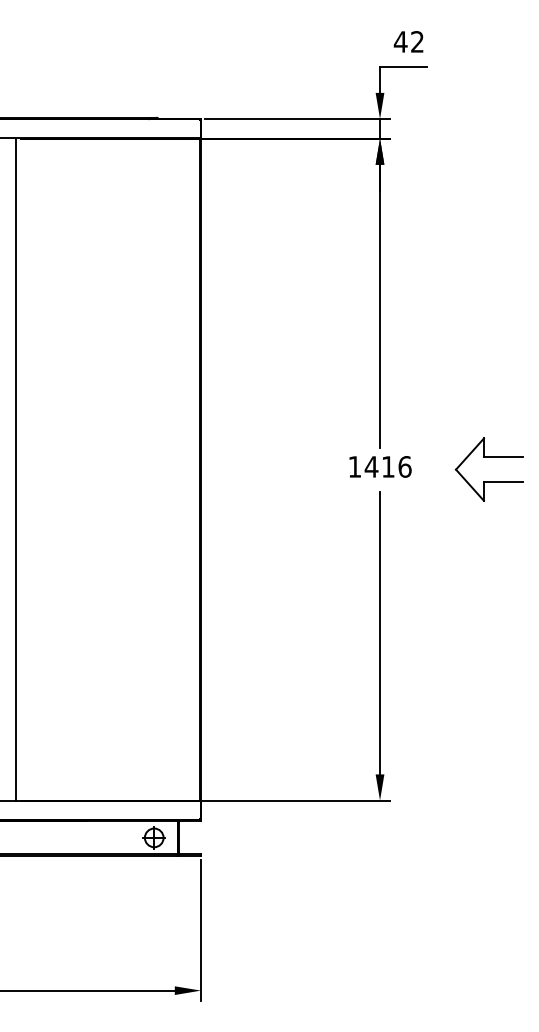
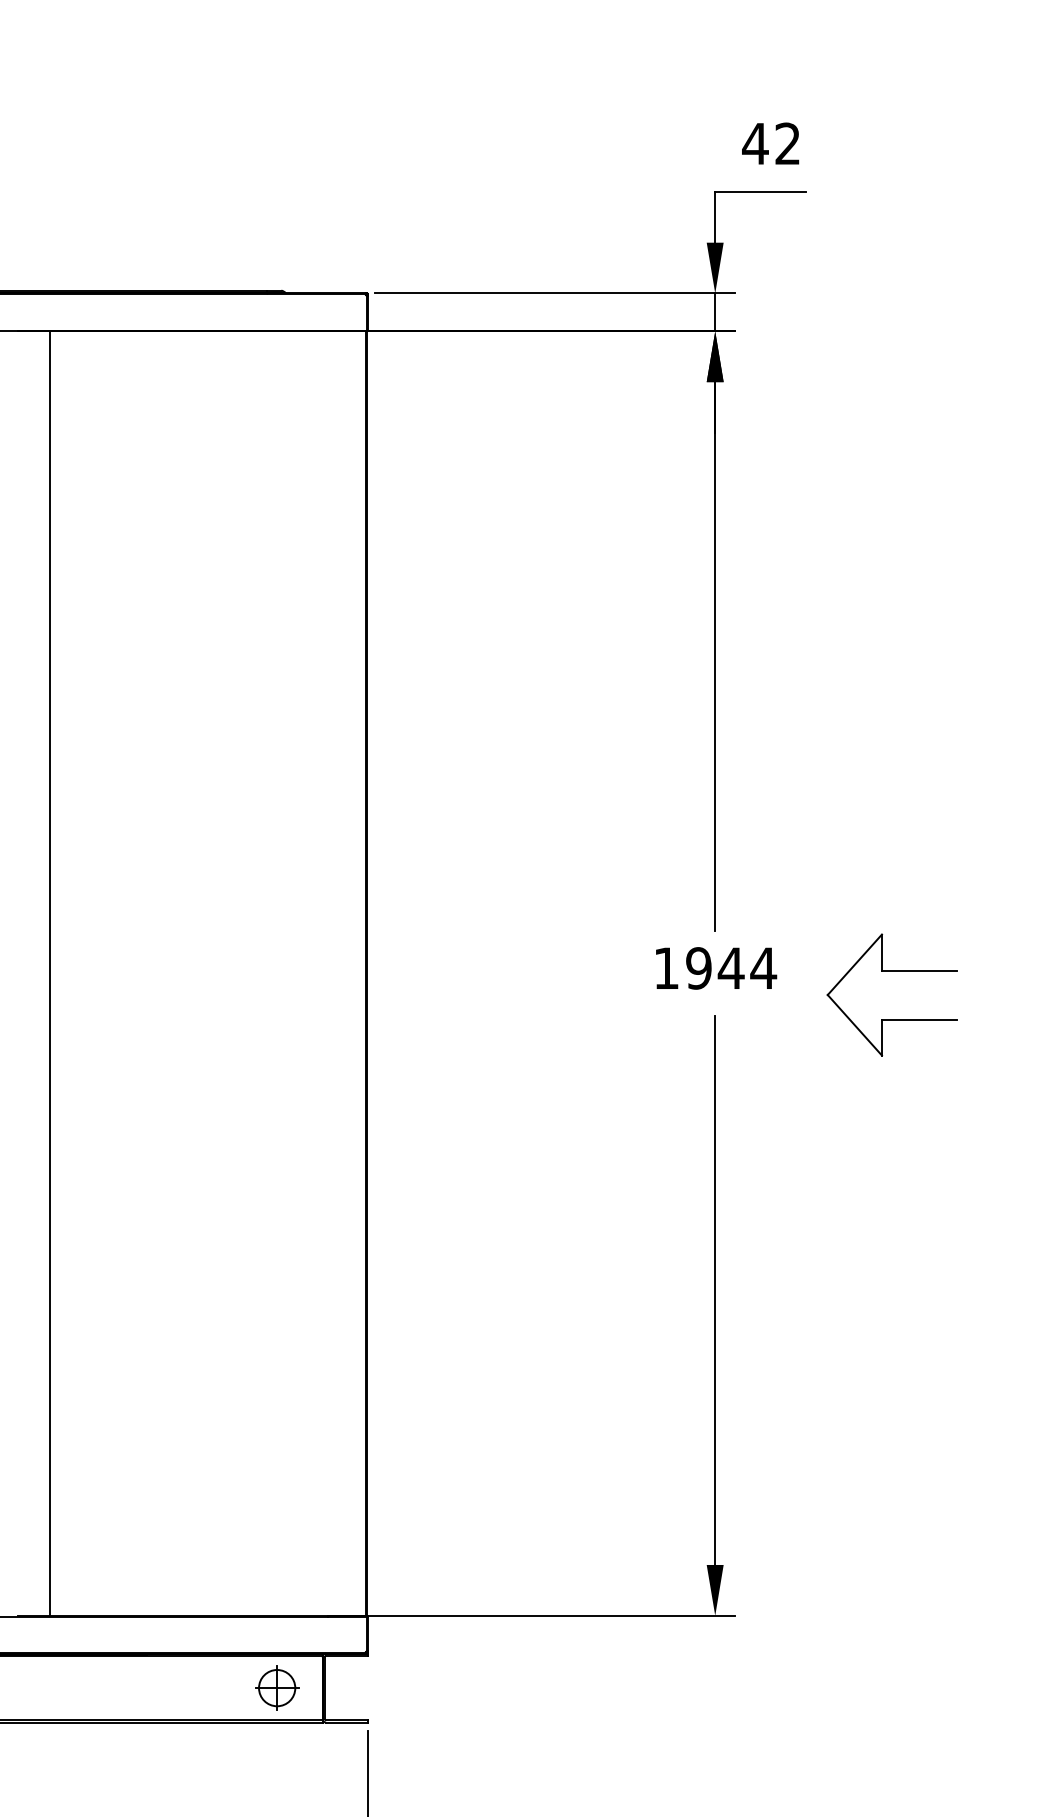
part: (488, 457) -> (890, 971), moved
text: (387, 466) -> (729, 967), 1416 -> 1944
line: (16, 469) -> (50, 973), moved

